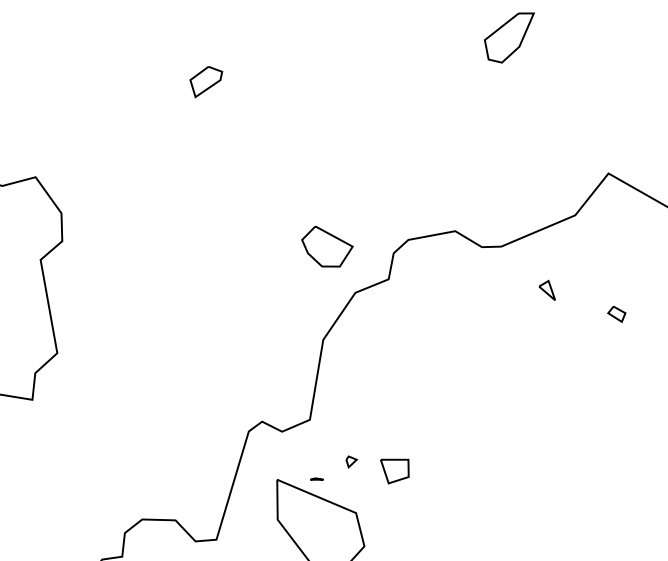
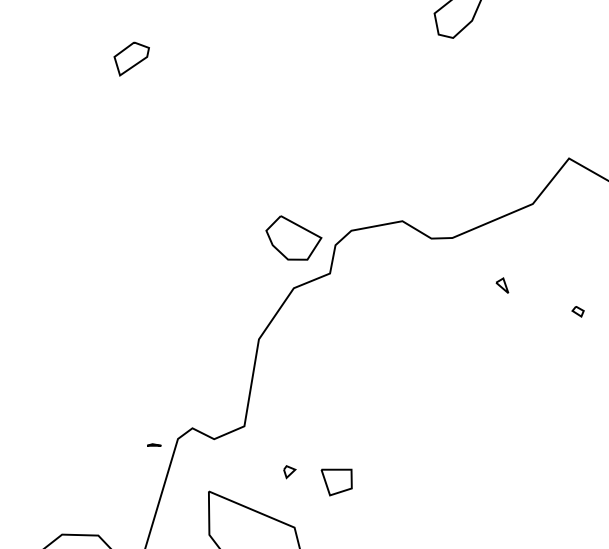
part: (327, 246) -> (293, 237), moved
part: (546, 290) -> (501, 285), size x0.7
part: (616, 314) -> (577, 311), size x0.6
part: (316, 478) -> (153, 444), moved

